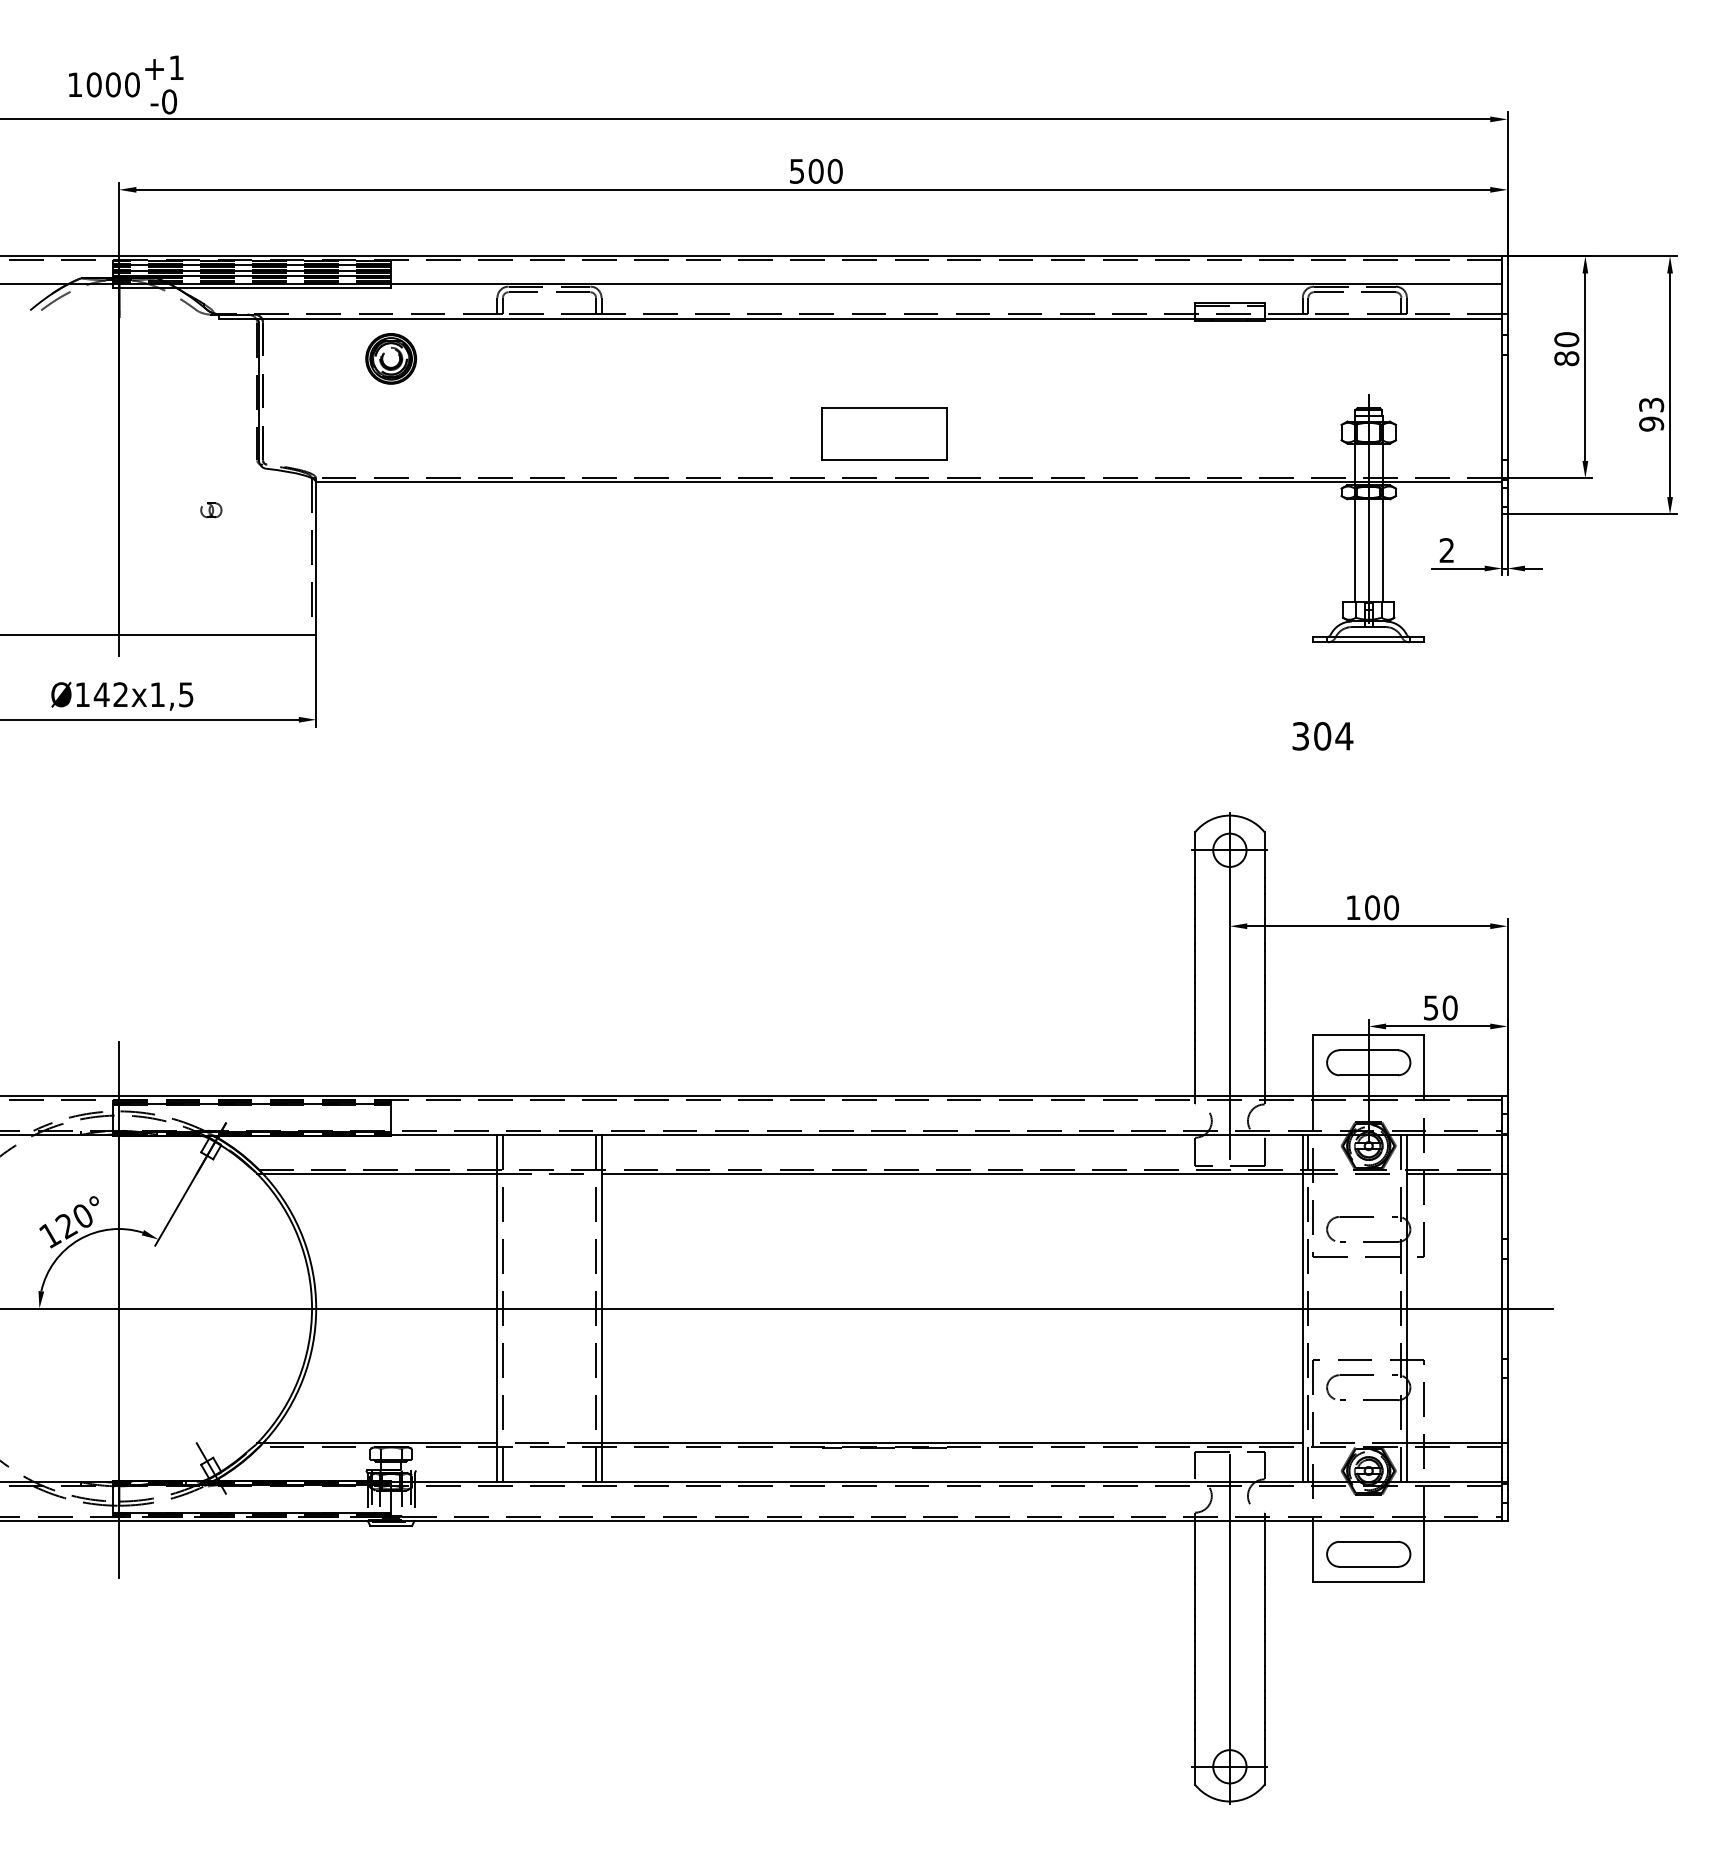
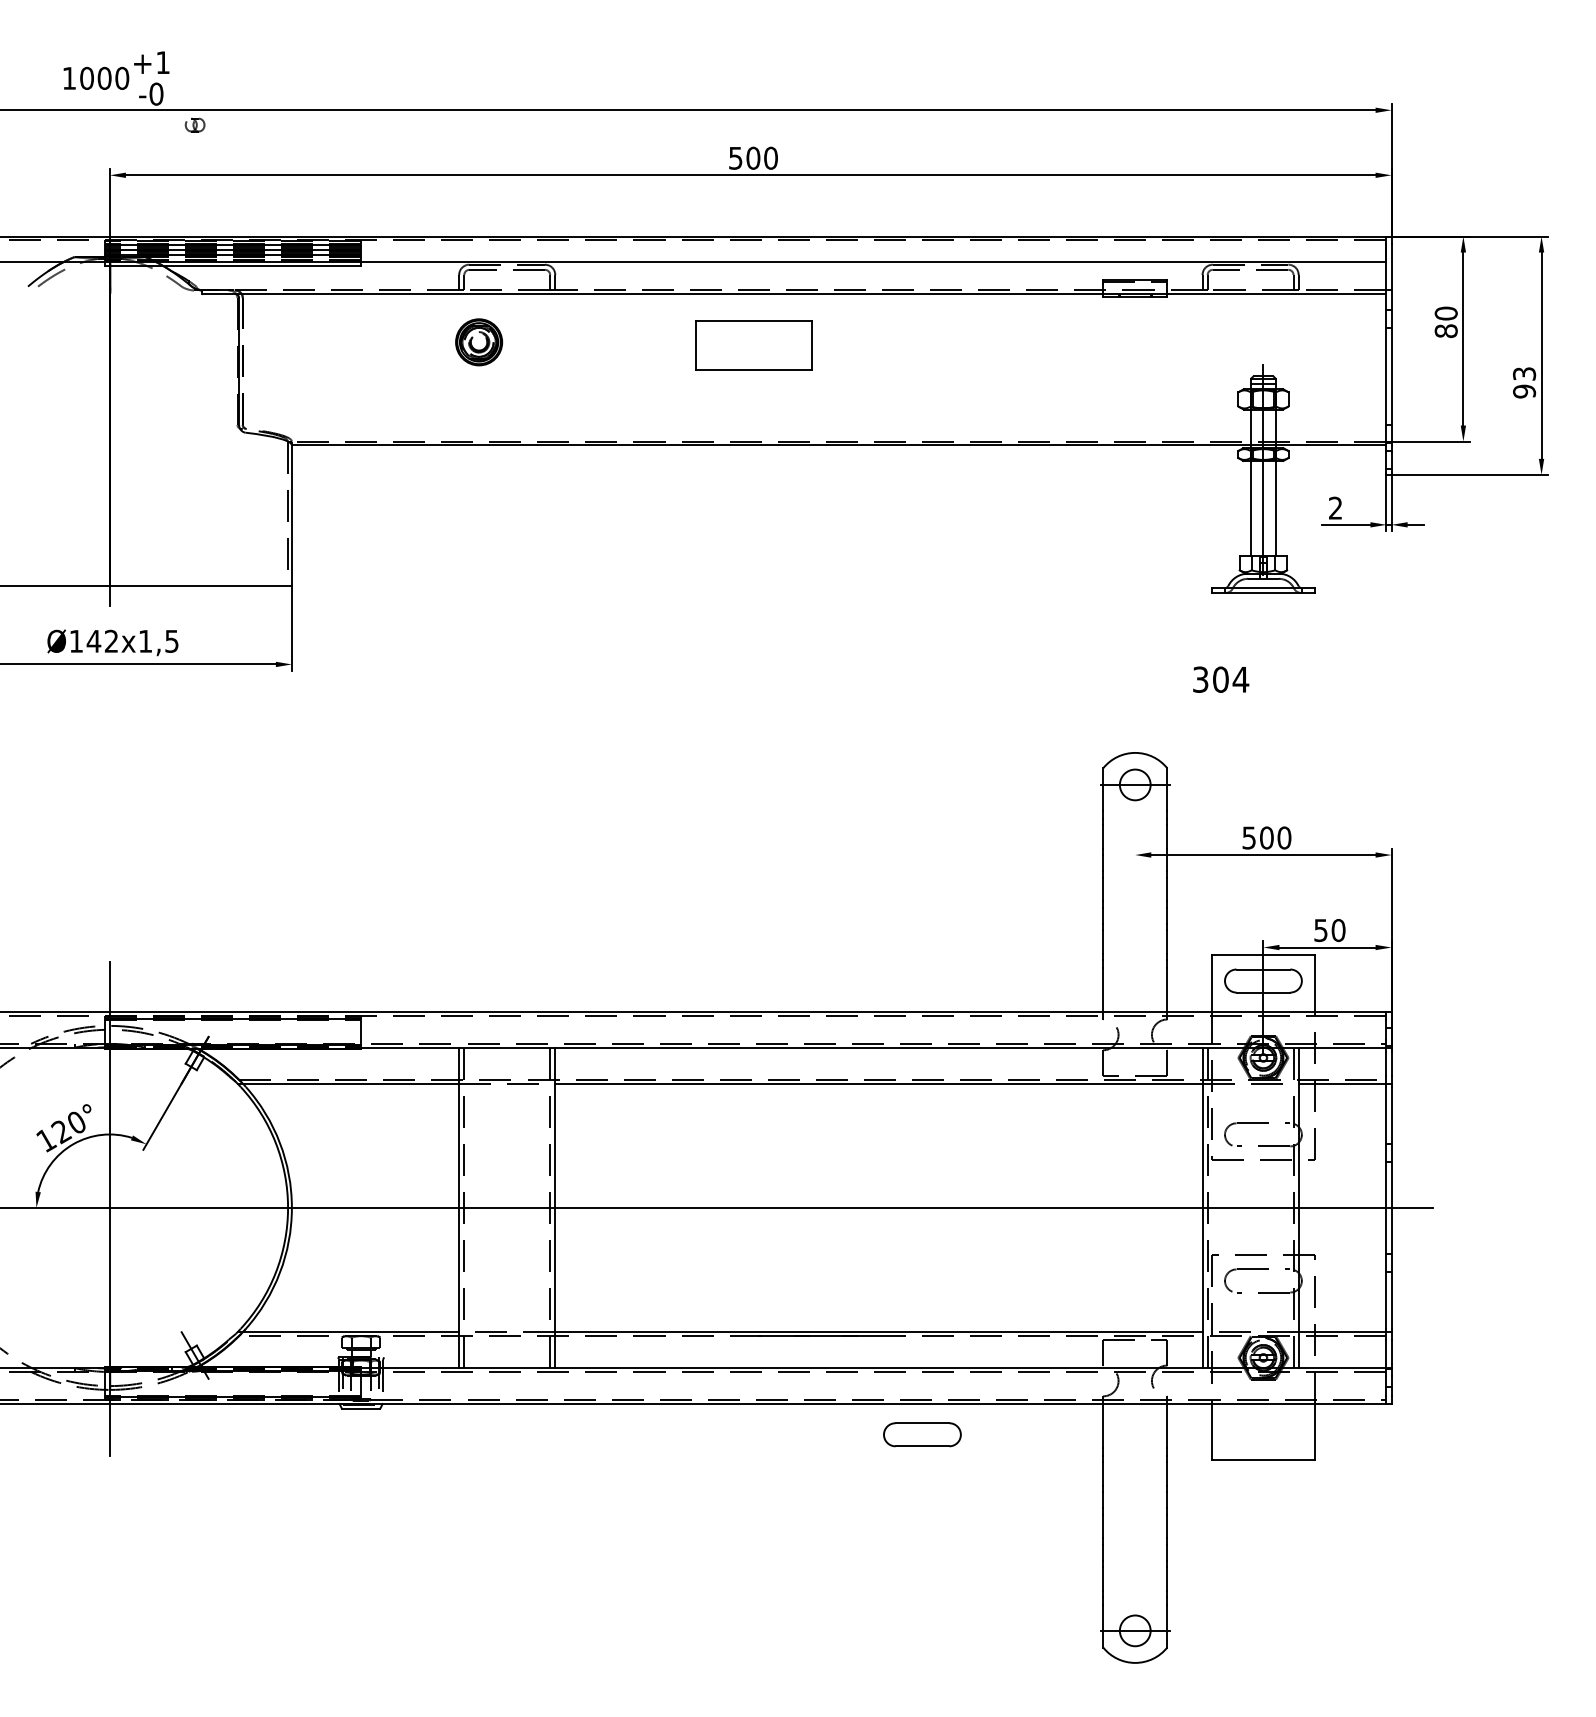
part: (391, 359) -> (479, 342), moved
part: (883, 433) -> (753, 345), moved
part: (210, 509) -> (194, 124), moved
text: (1352, 907) -> (1248, 837), 100 -> 500
line: (1230, 985) -> (1135, 909), removed
part: (1368, 1554) -> (922, 1434), moved
line: (1230, 1628) -> (1135, 1503), removed

